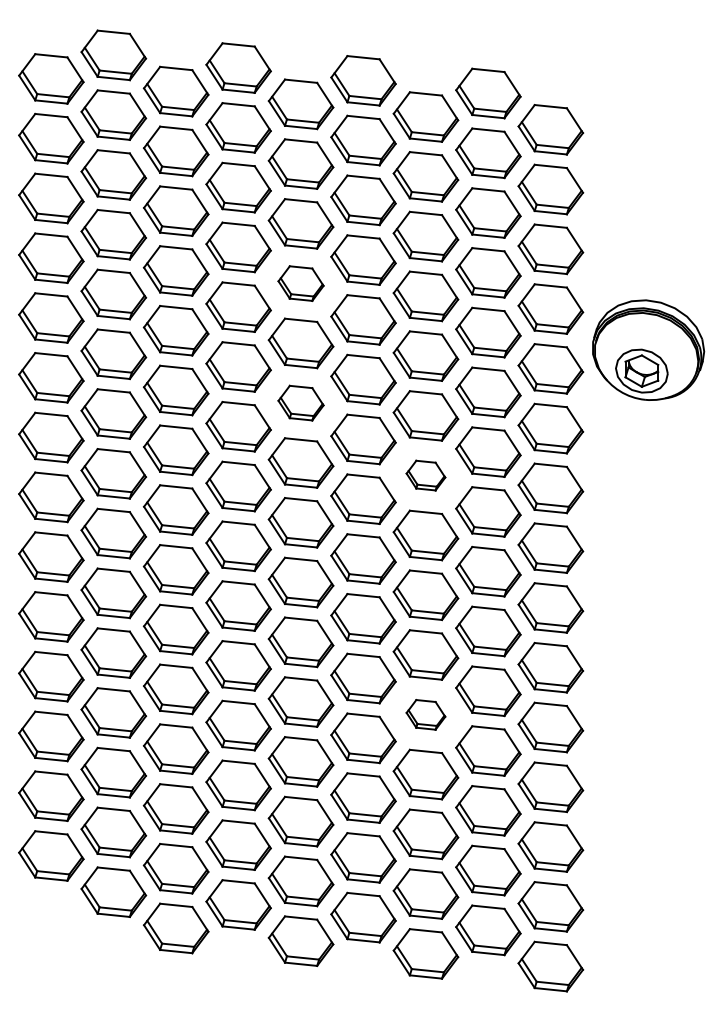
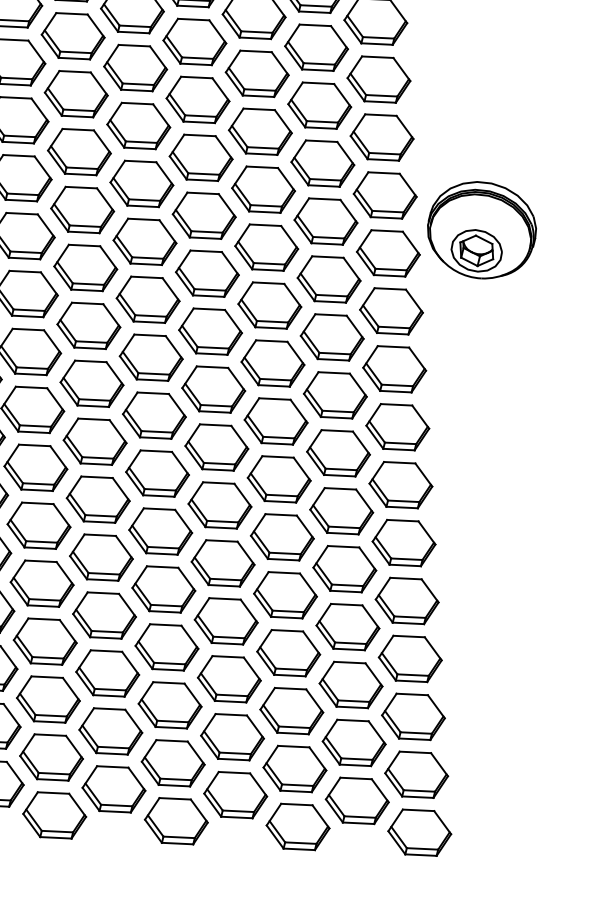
part: (300, 283) -> (141, 183), size x1.43
part: (300, 402) -> (147, 299), size x1.43
part: (425, 475) -> (272, 363), size x1.67
part: (425, 714) -> (285, 594), size x1.67

